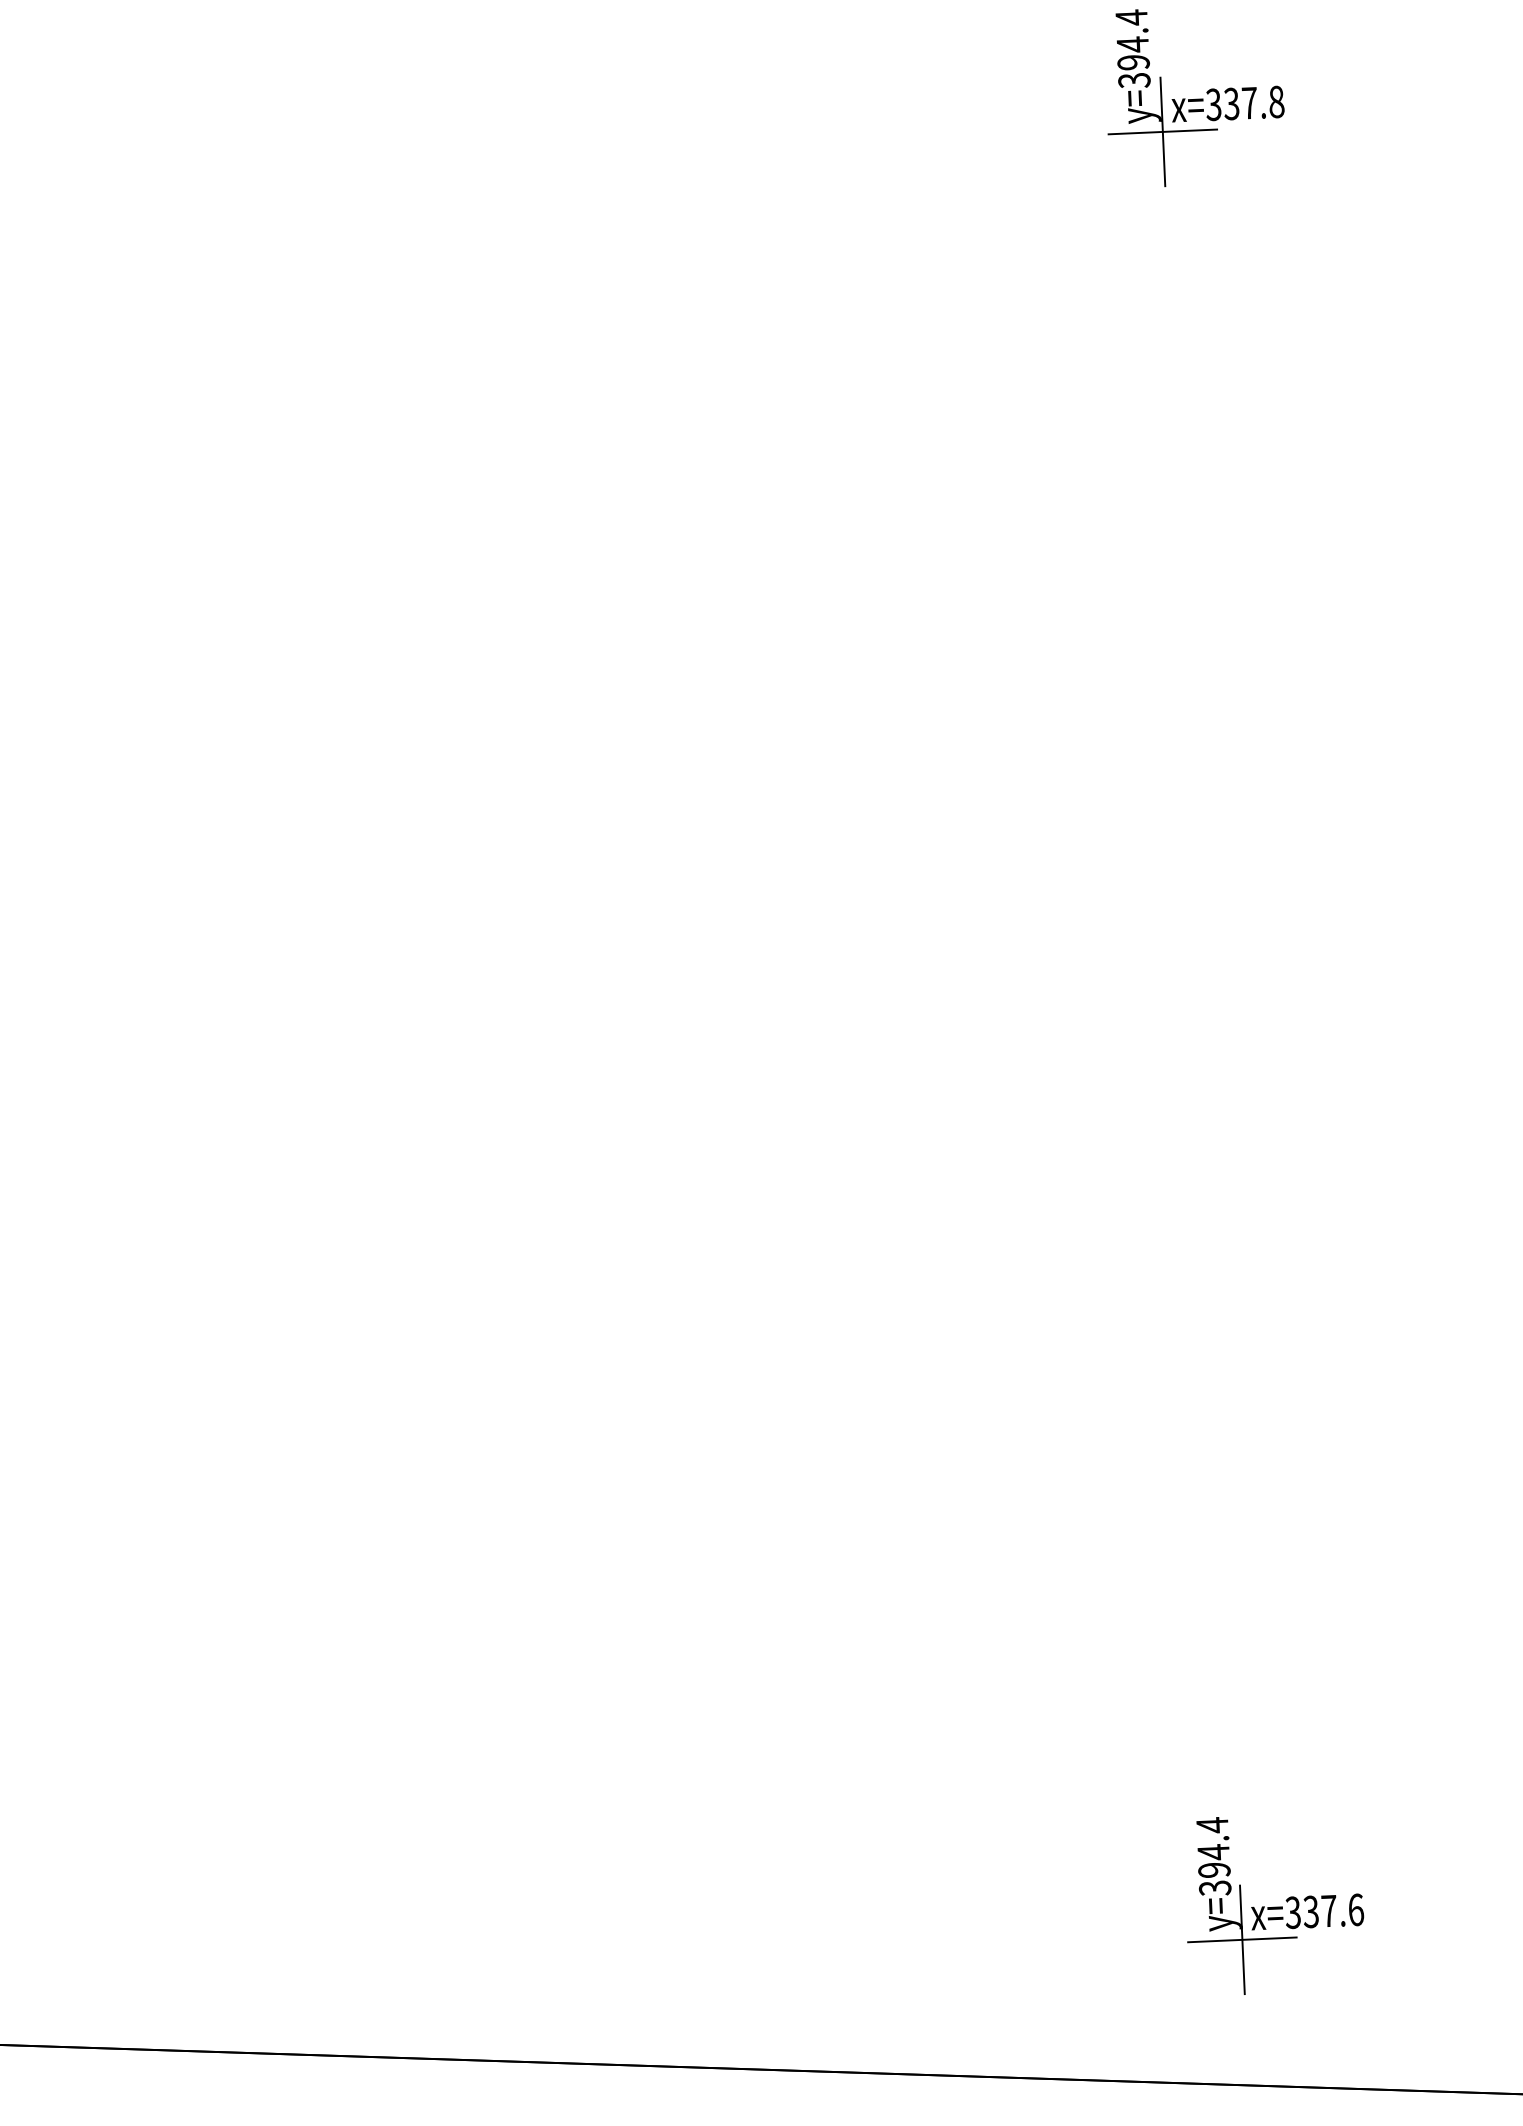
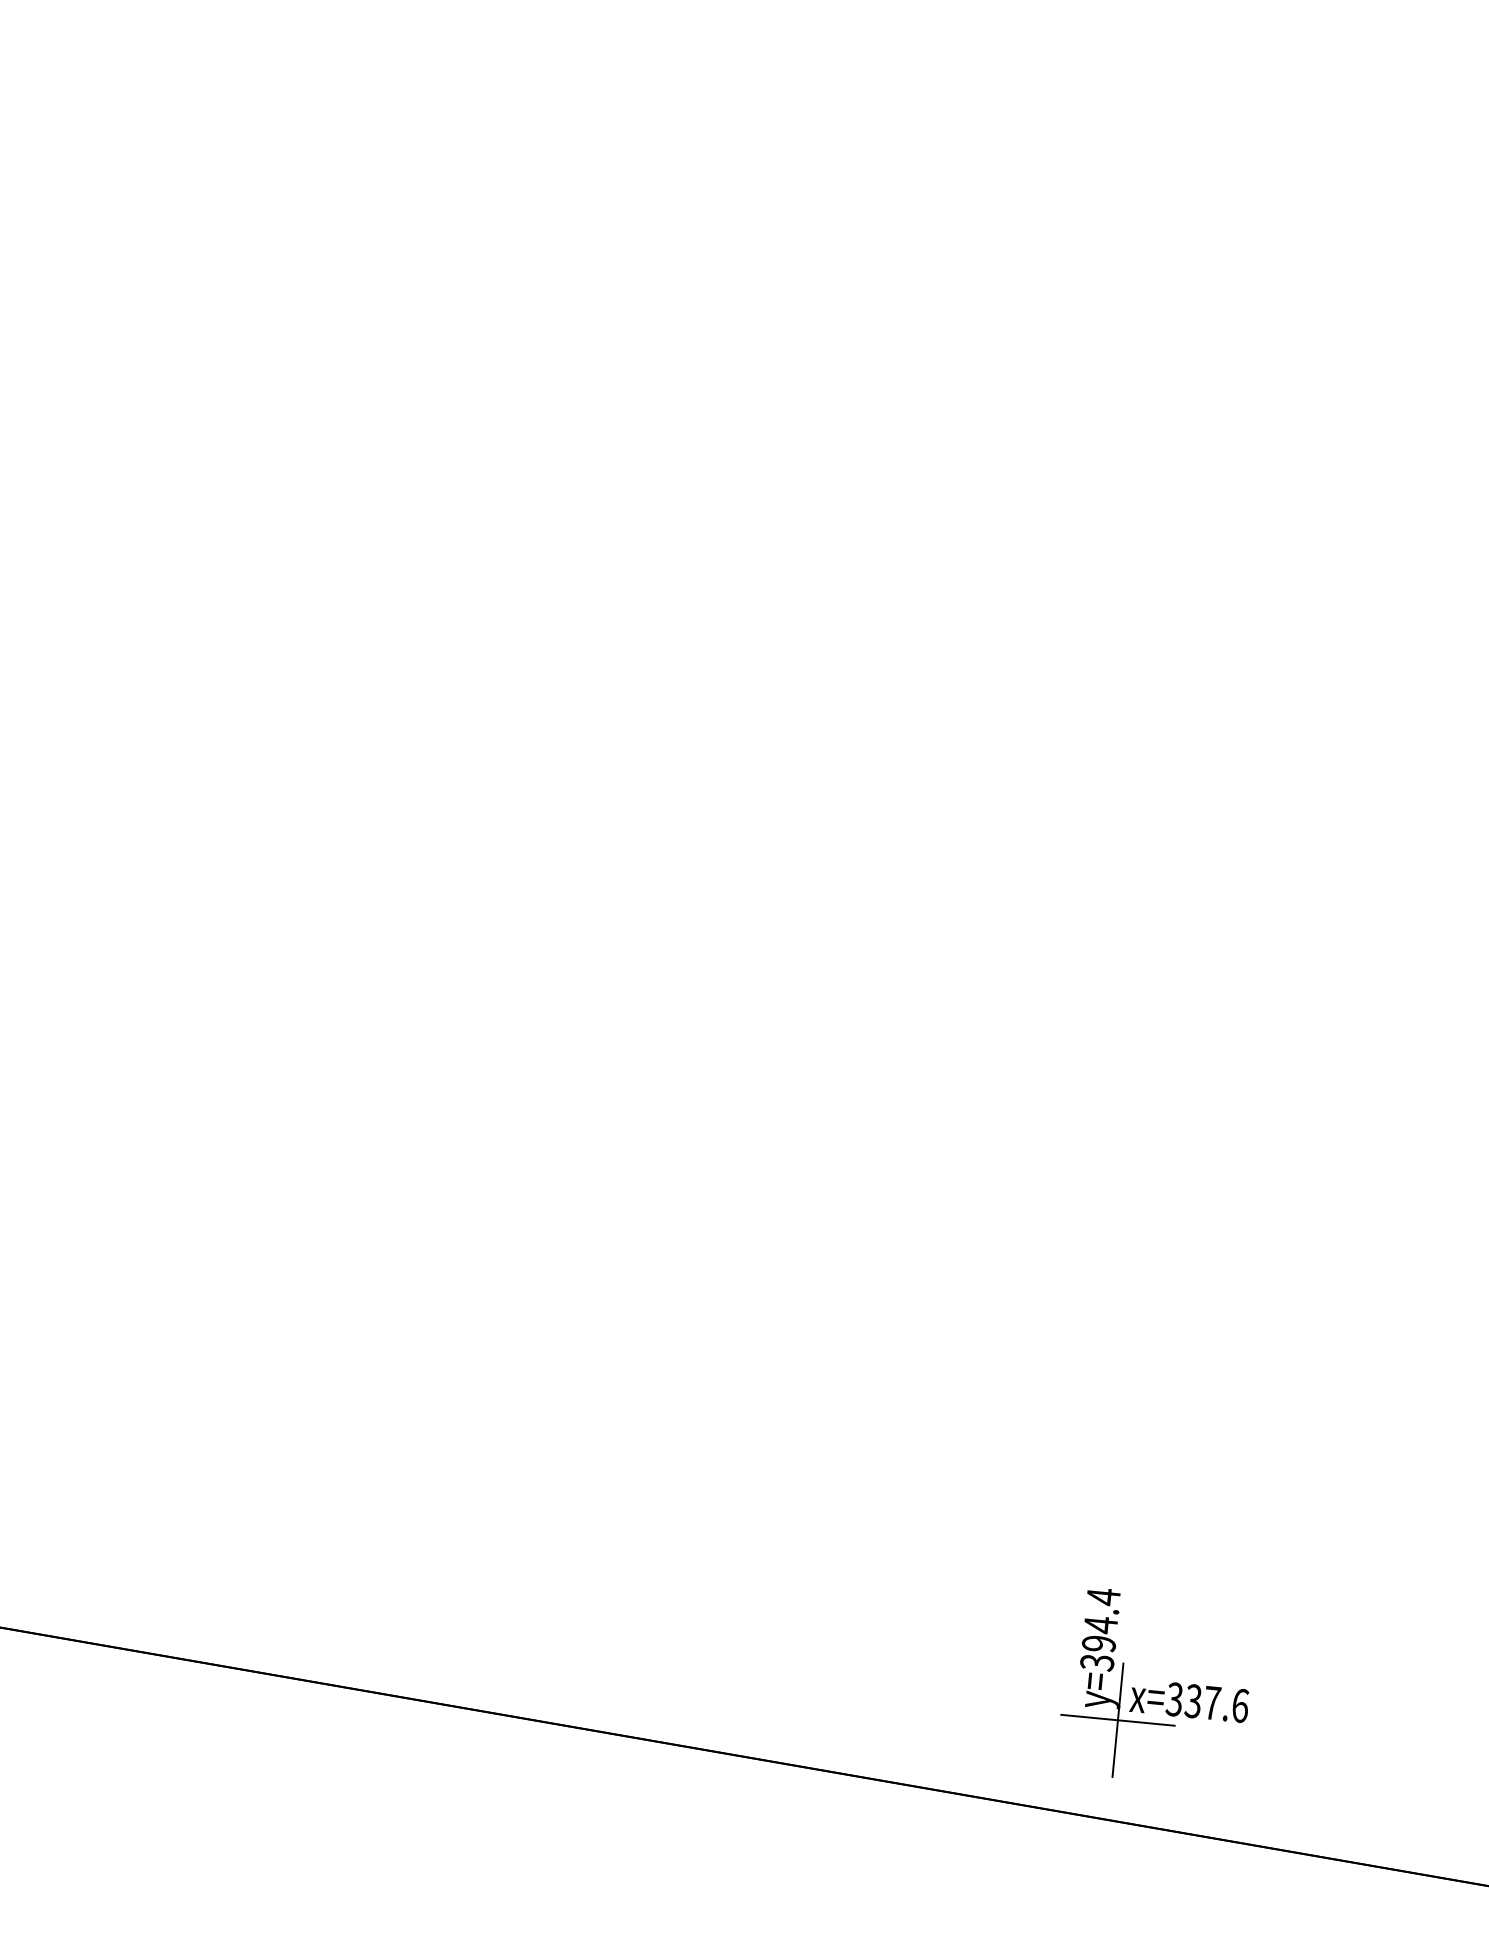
part: (1275, 1905) -> (1157, 1689), moved

